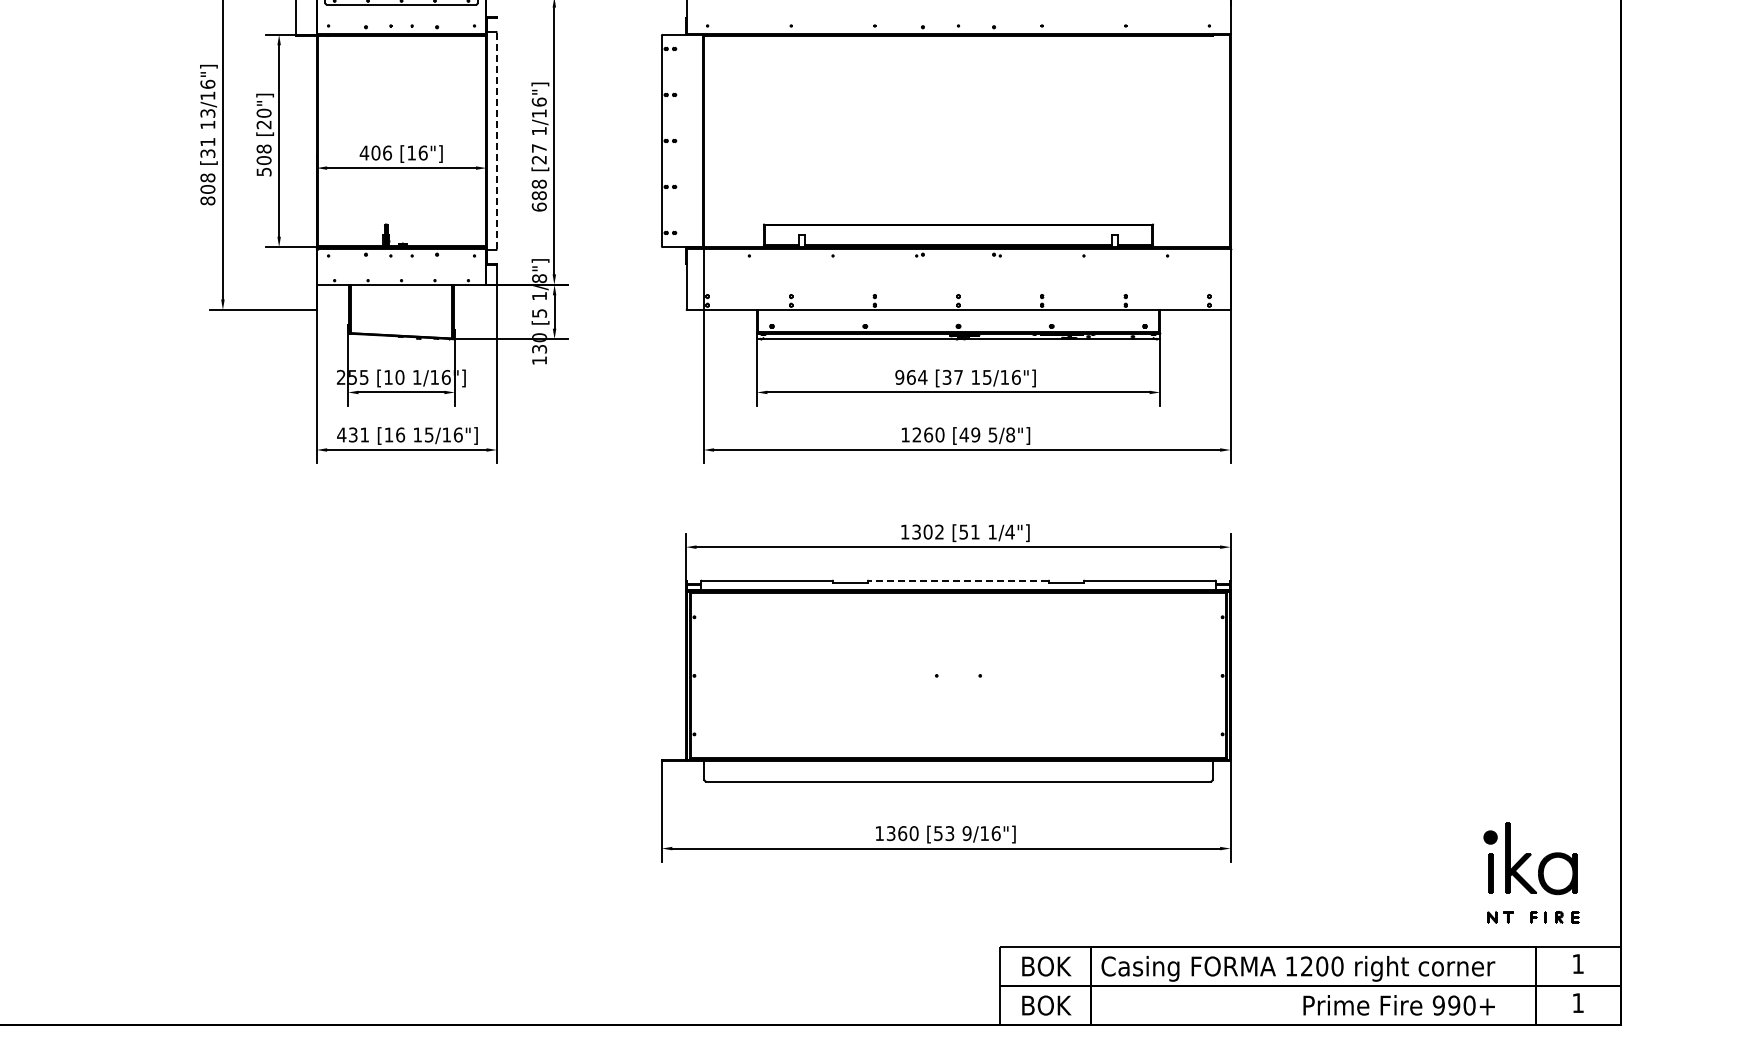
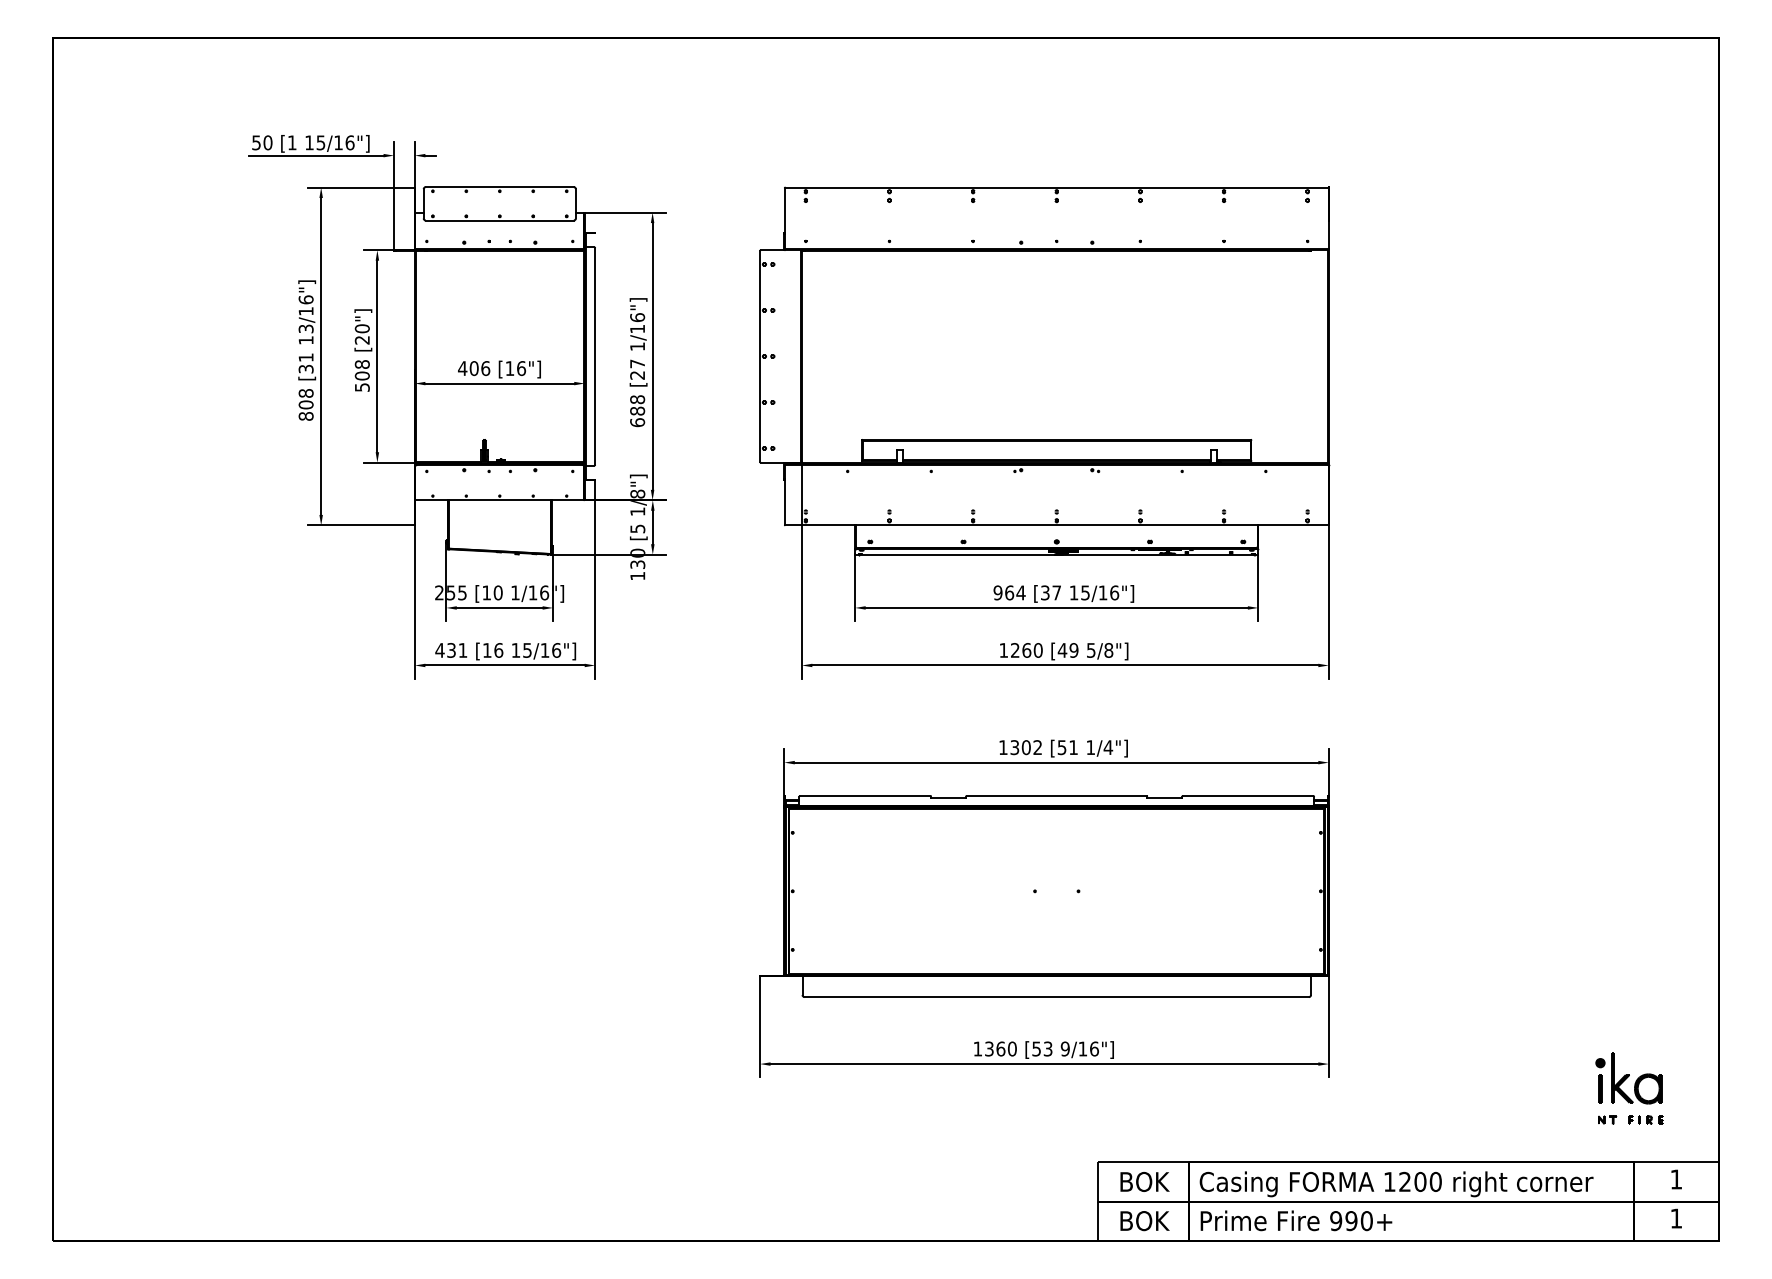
line: (497, 140) -> (595, 355), dashed -> solid
line: (958, 581) -> (1056, 796), dashed -> solid
part: (1531, 873) -> (1629, 1088), size x0.71
text: (1399, 1005) -> (1296, 1220), moved

